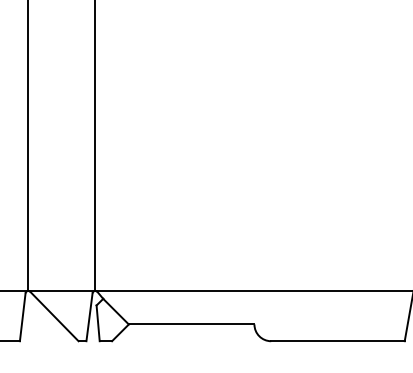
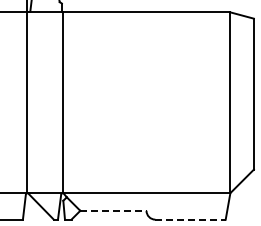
line: (191, 323) -> (113, 210), solid -> dashed
line: (339, 340) -> (191, 219), solid -> dashed

